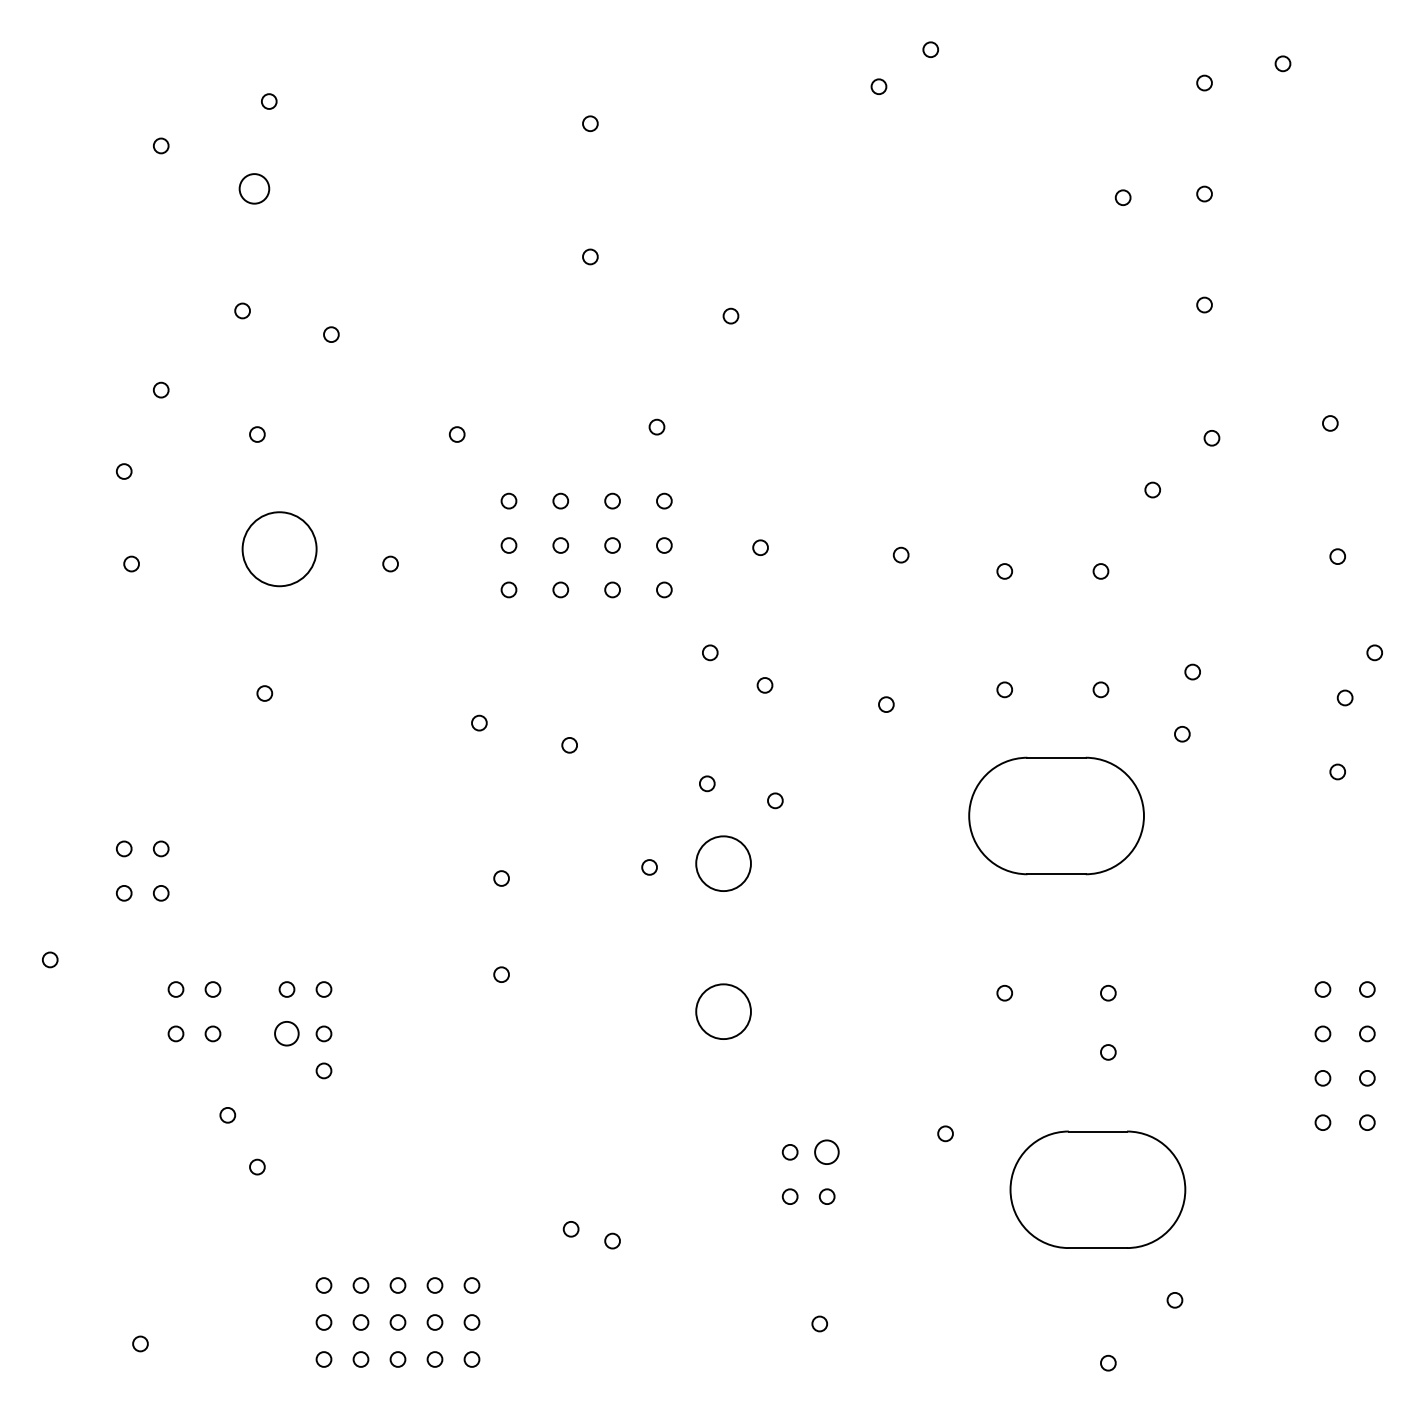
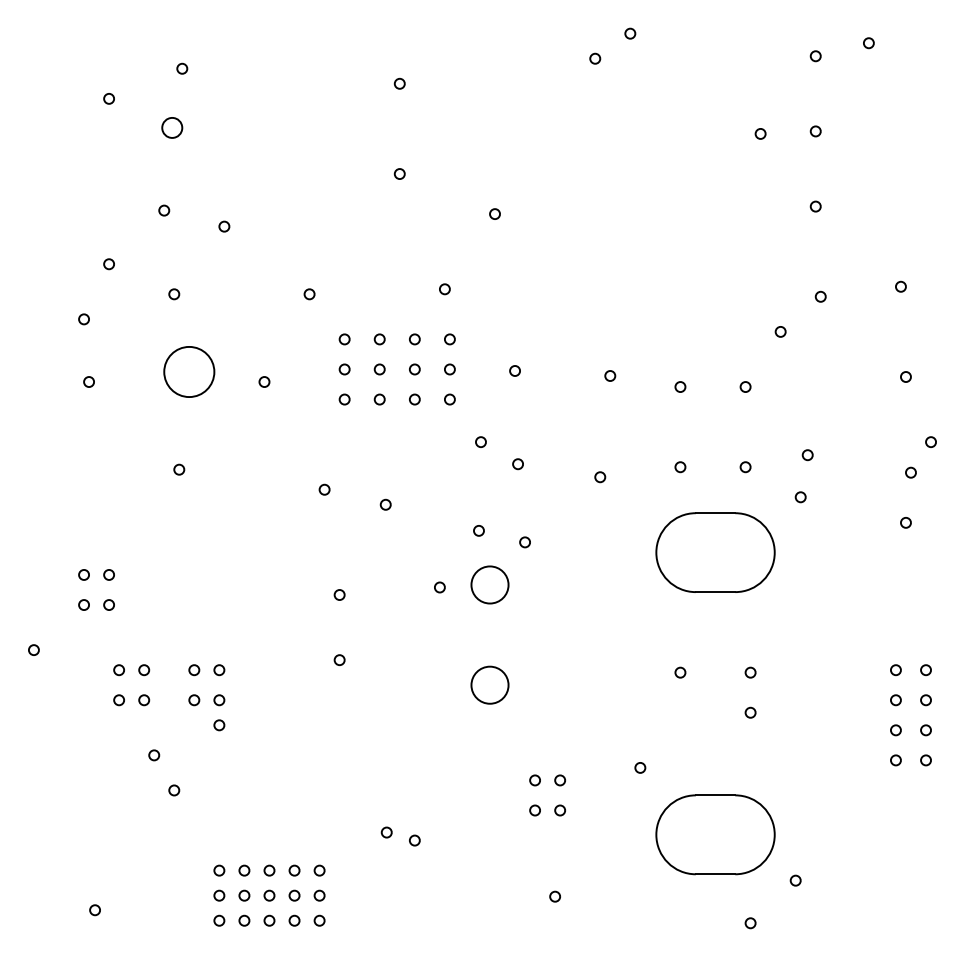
circle: (287, 1034) -> (194, 700), size x0.62
circle: (827, 1152) -> (560, 780), size x0.62
part: (1097, 1189) -> (715, 834), moved

